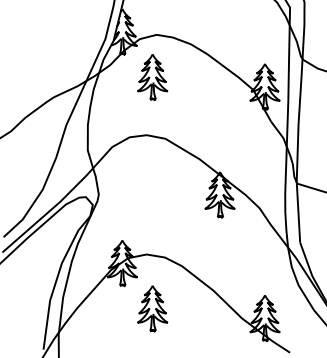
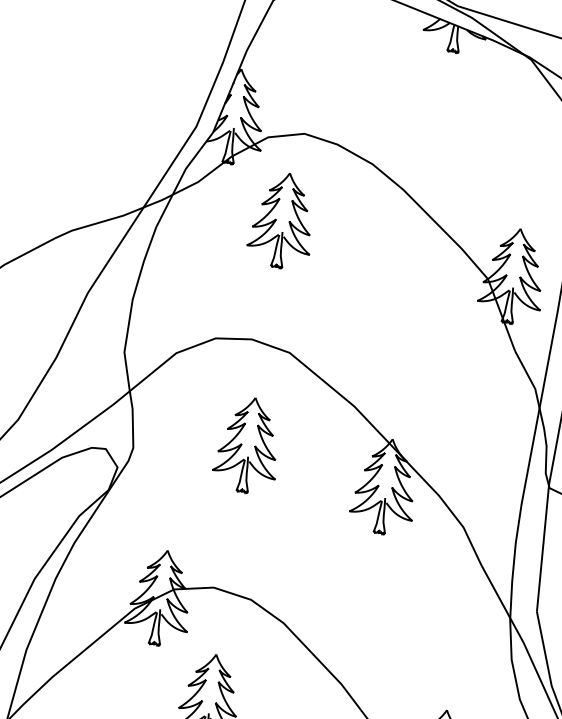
part: (152, 185) -> (247, 445), added

